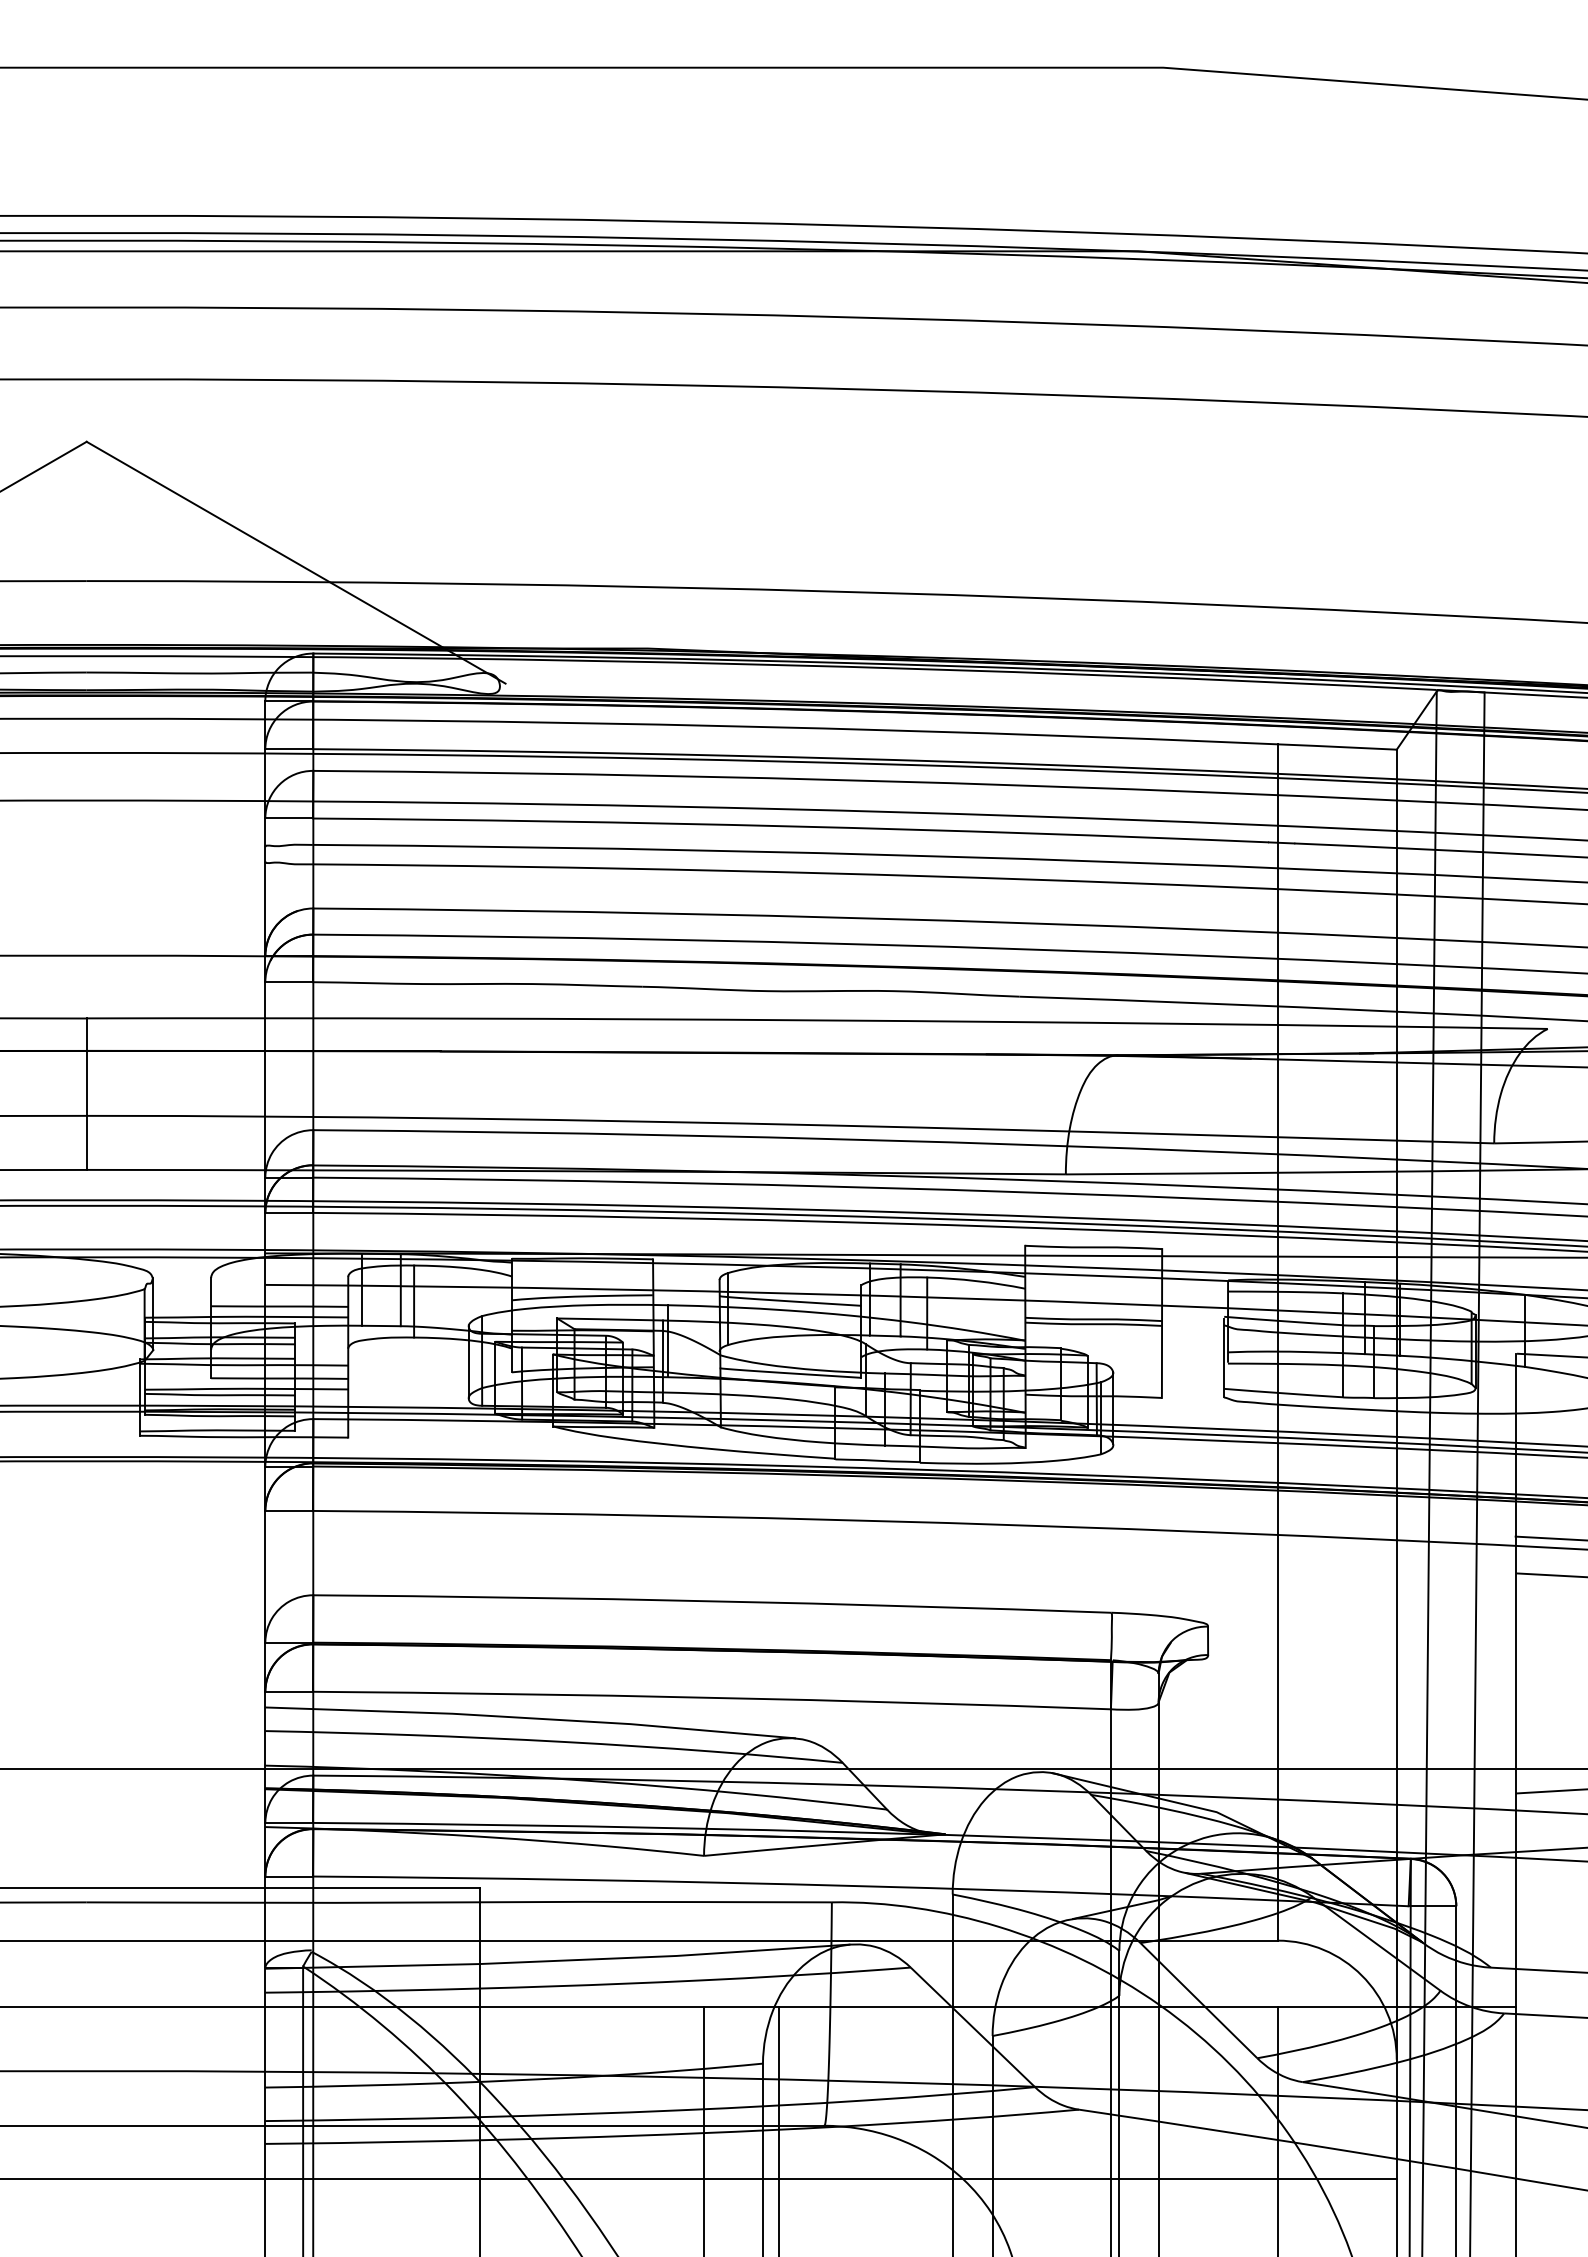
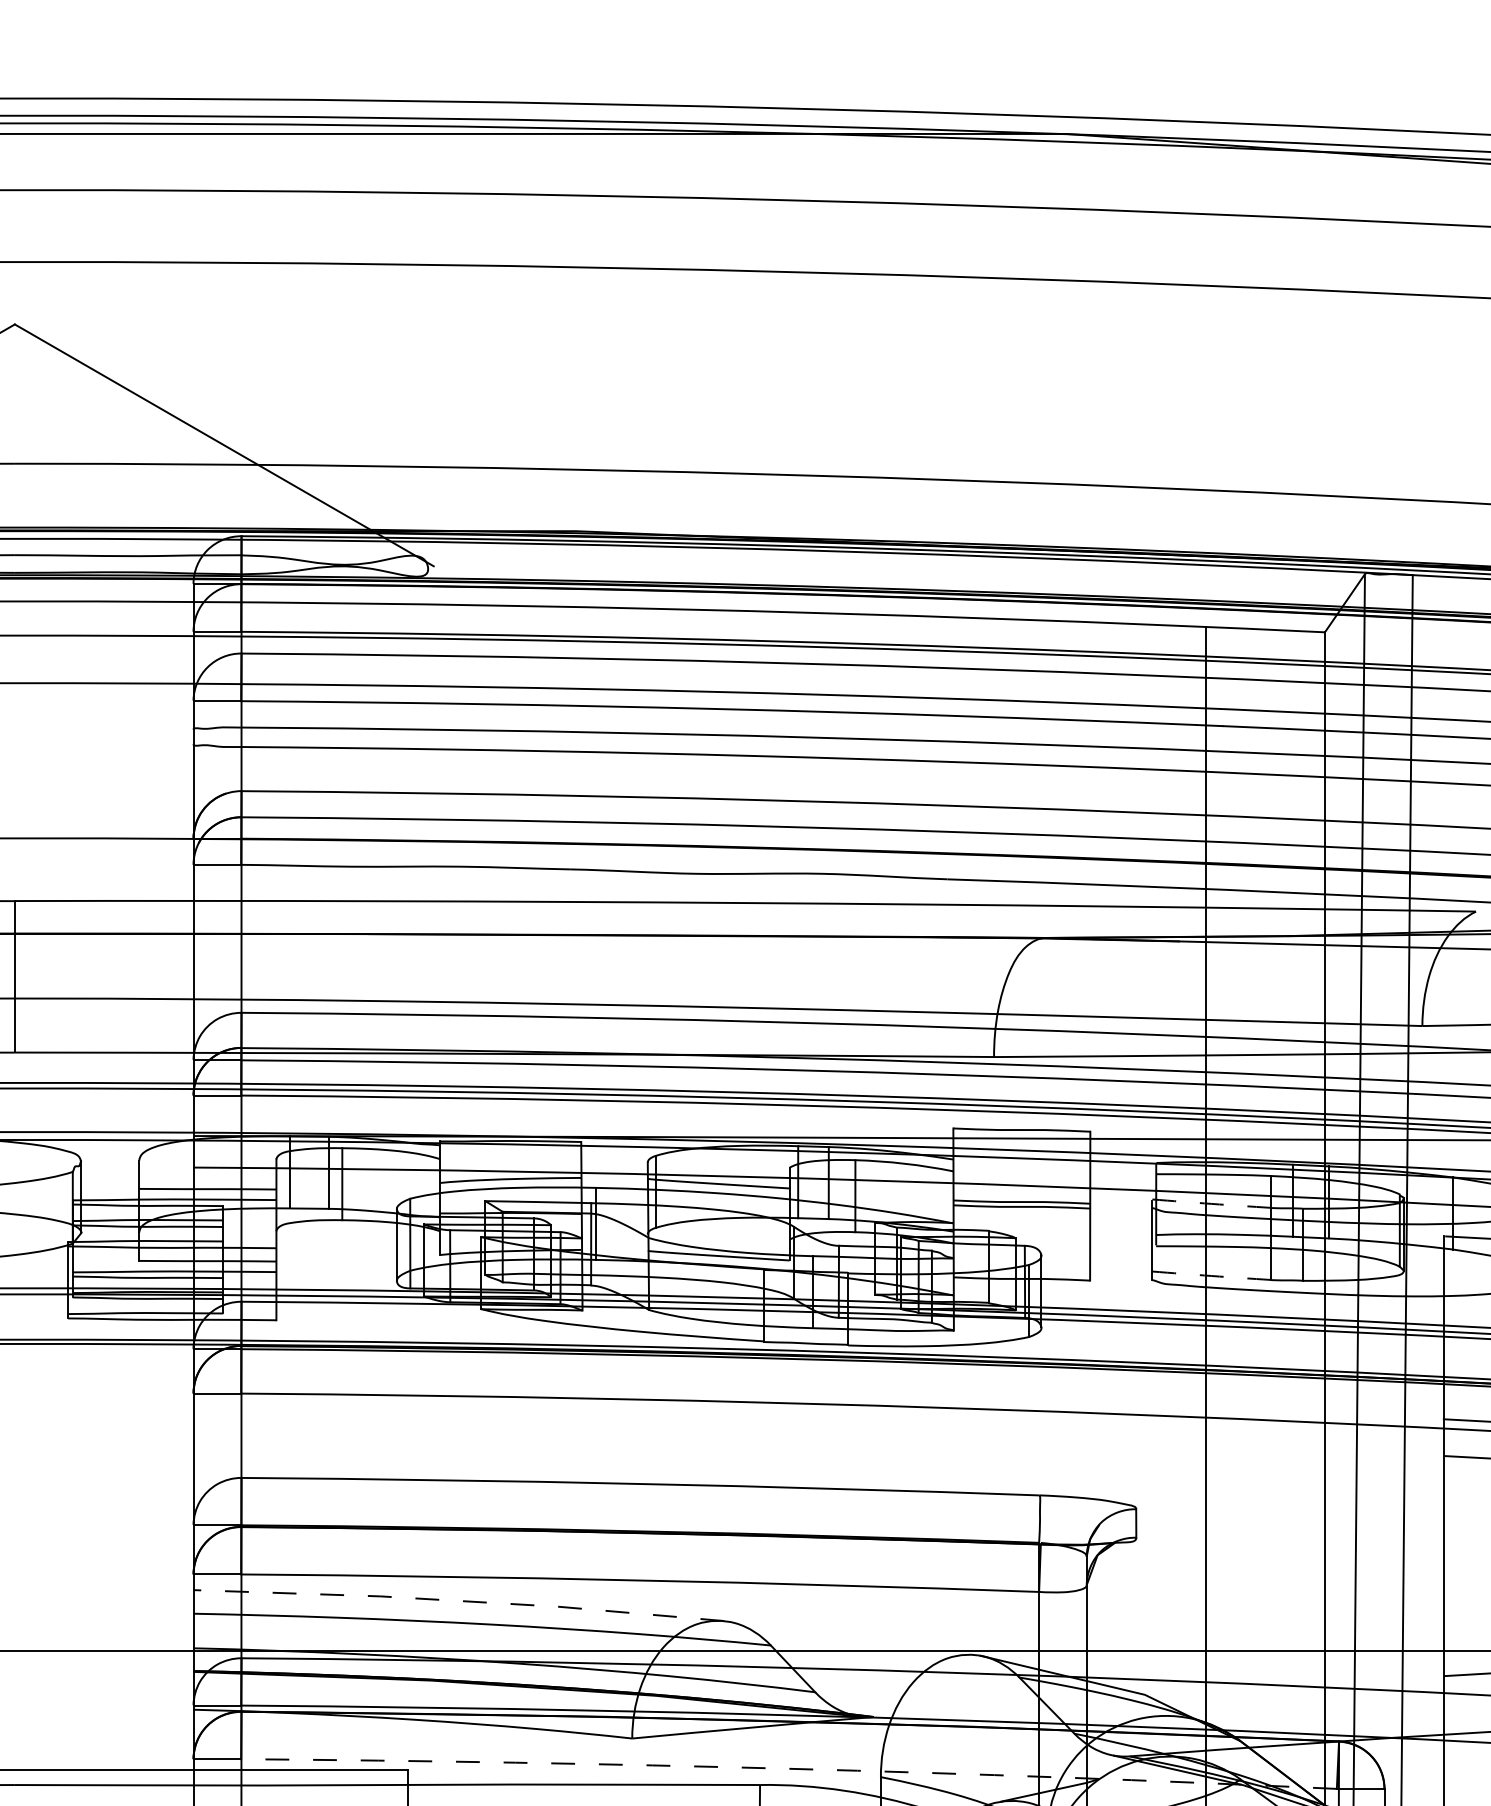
arc: (1283, 1321) -> (1211, 1204), solid -> dashed
arc: (1283, 1393) -> (1211, 1276), solid -> dashed
line: (530, 1718) -> (458, 1601), solid -> dashed
arc: (860, 1886) -> (788, 1769), solid -> dashed

